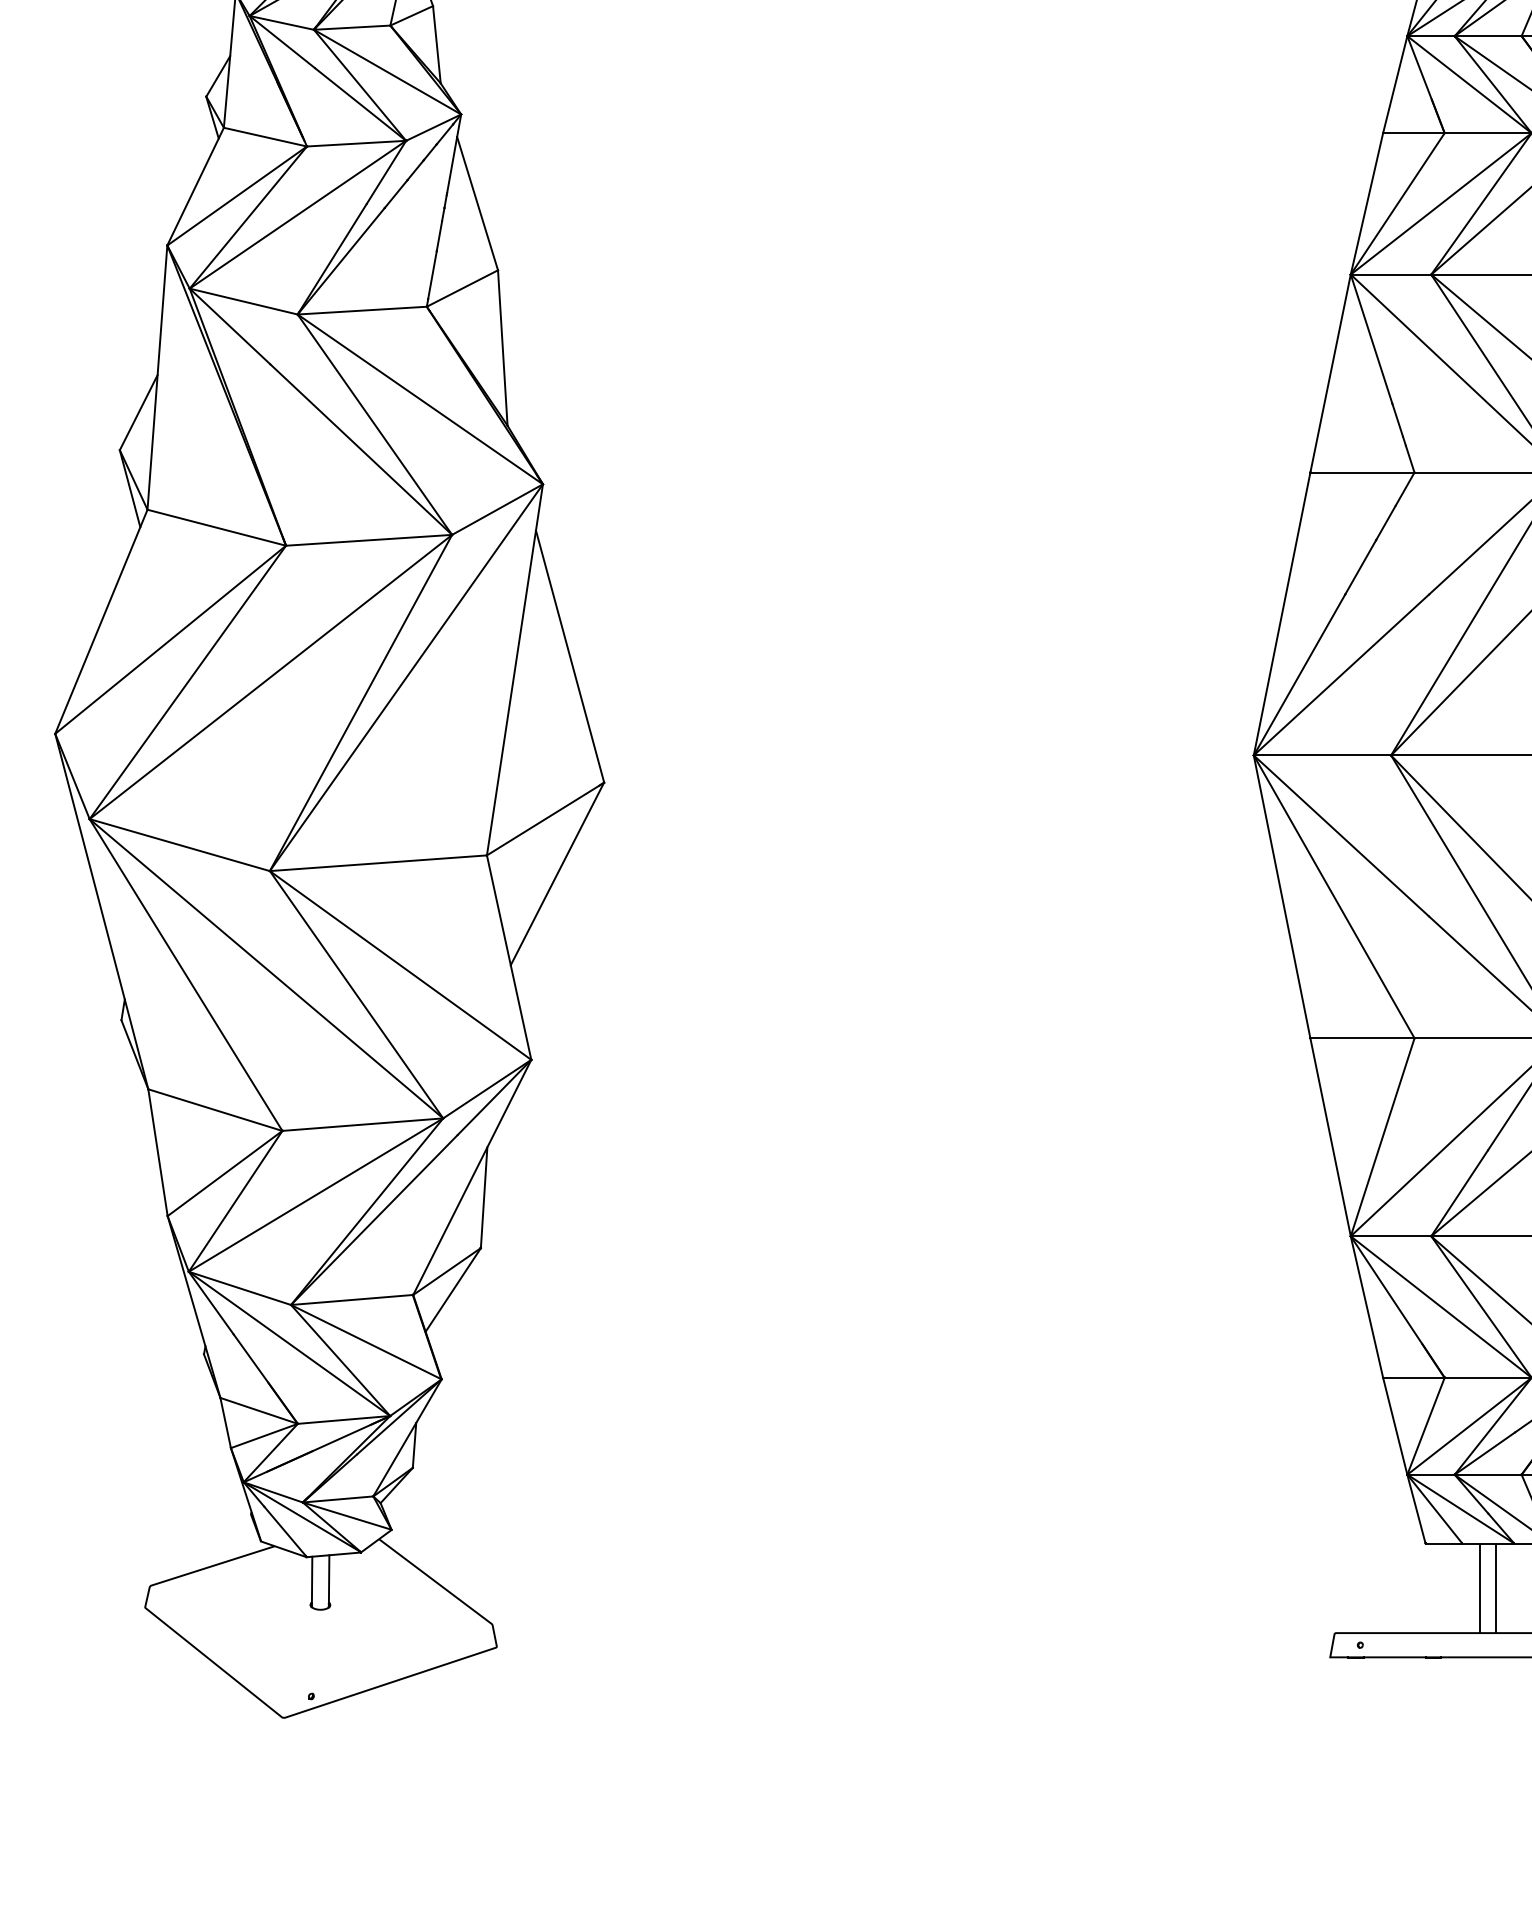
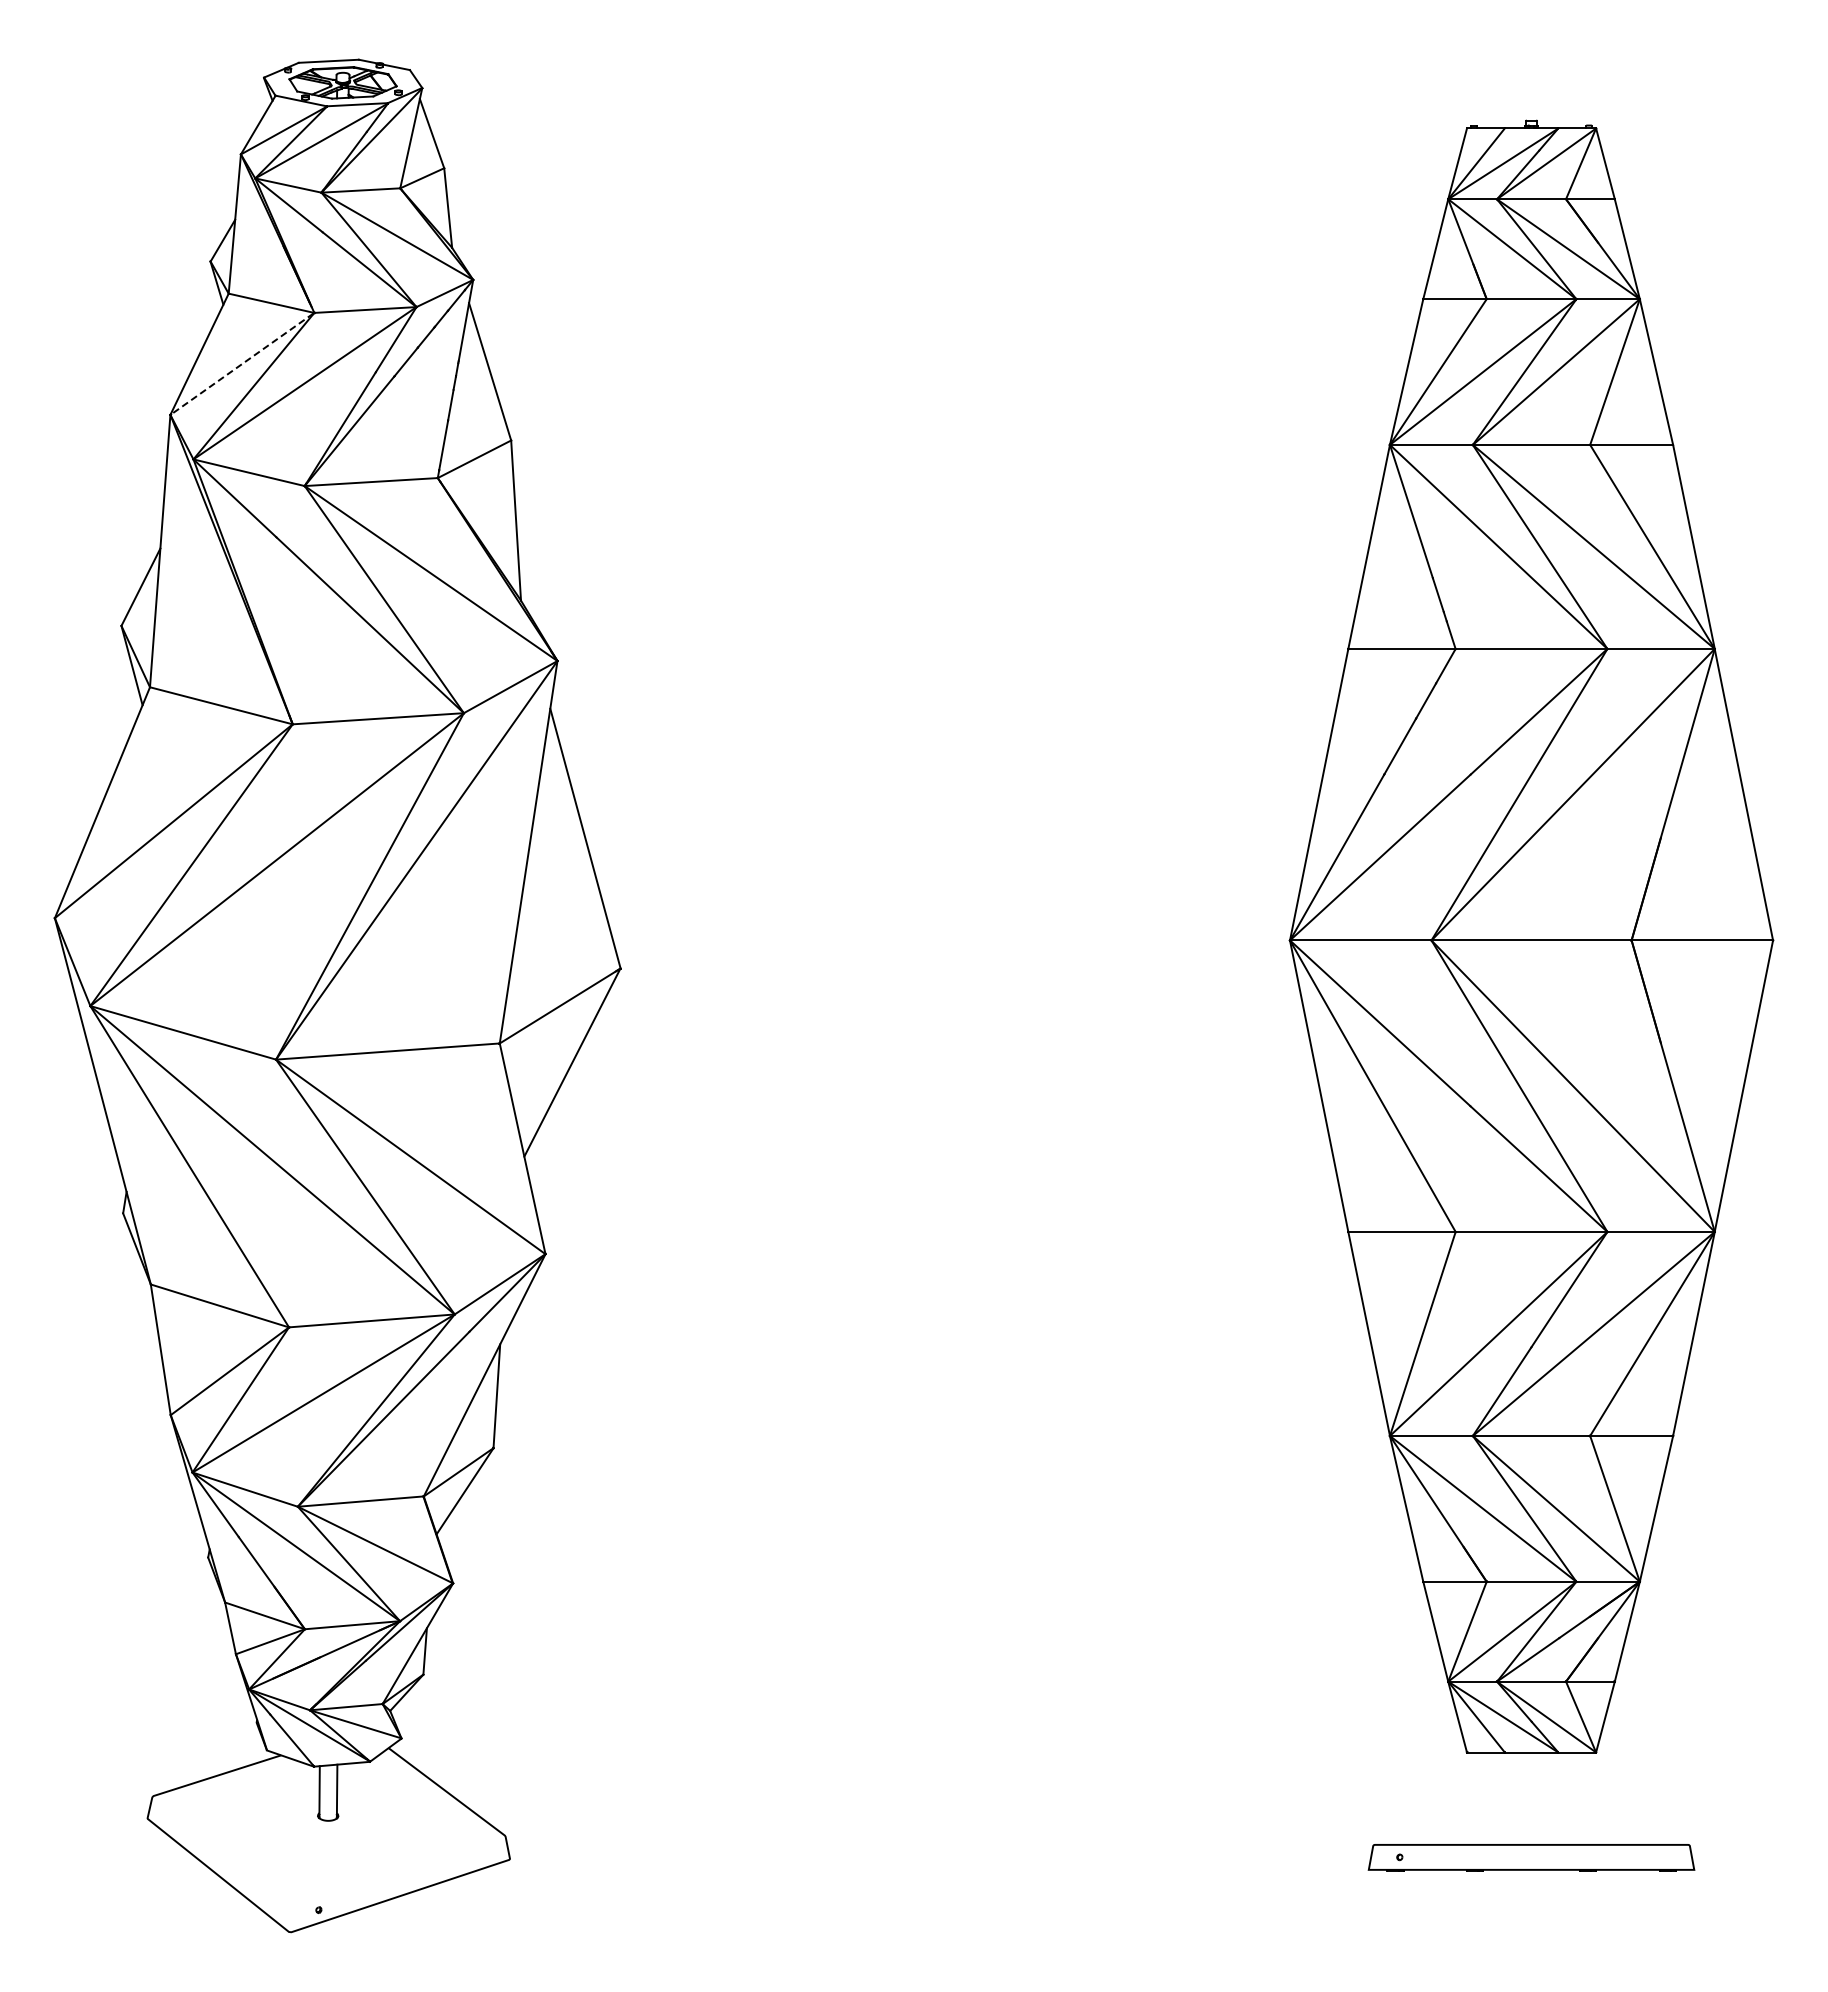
line: (236, 196) -> (241, 364), solid -> dashed
line: (1480, 1588) -> (1523, 1798), removed
line: (1495, 1588) -> (1539, 1798), removed

